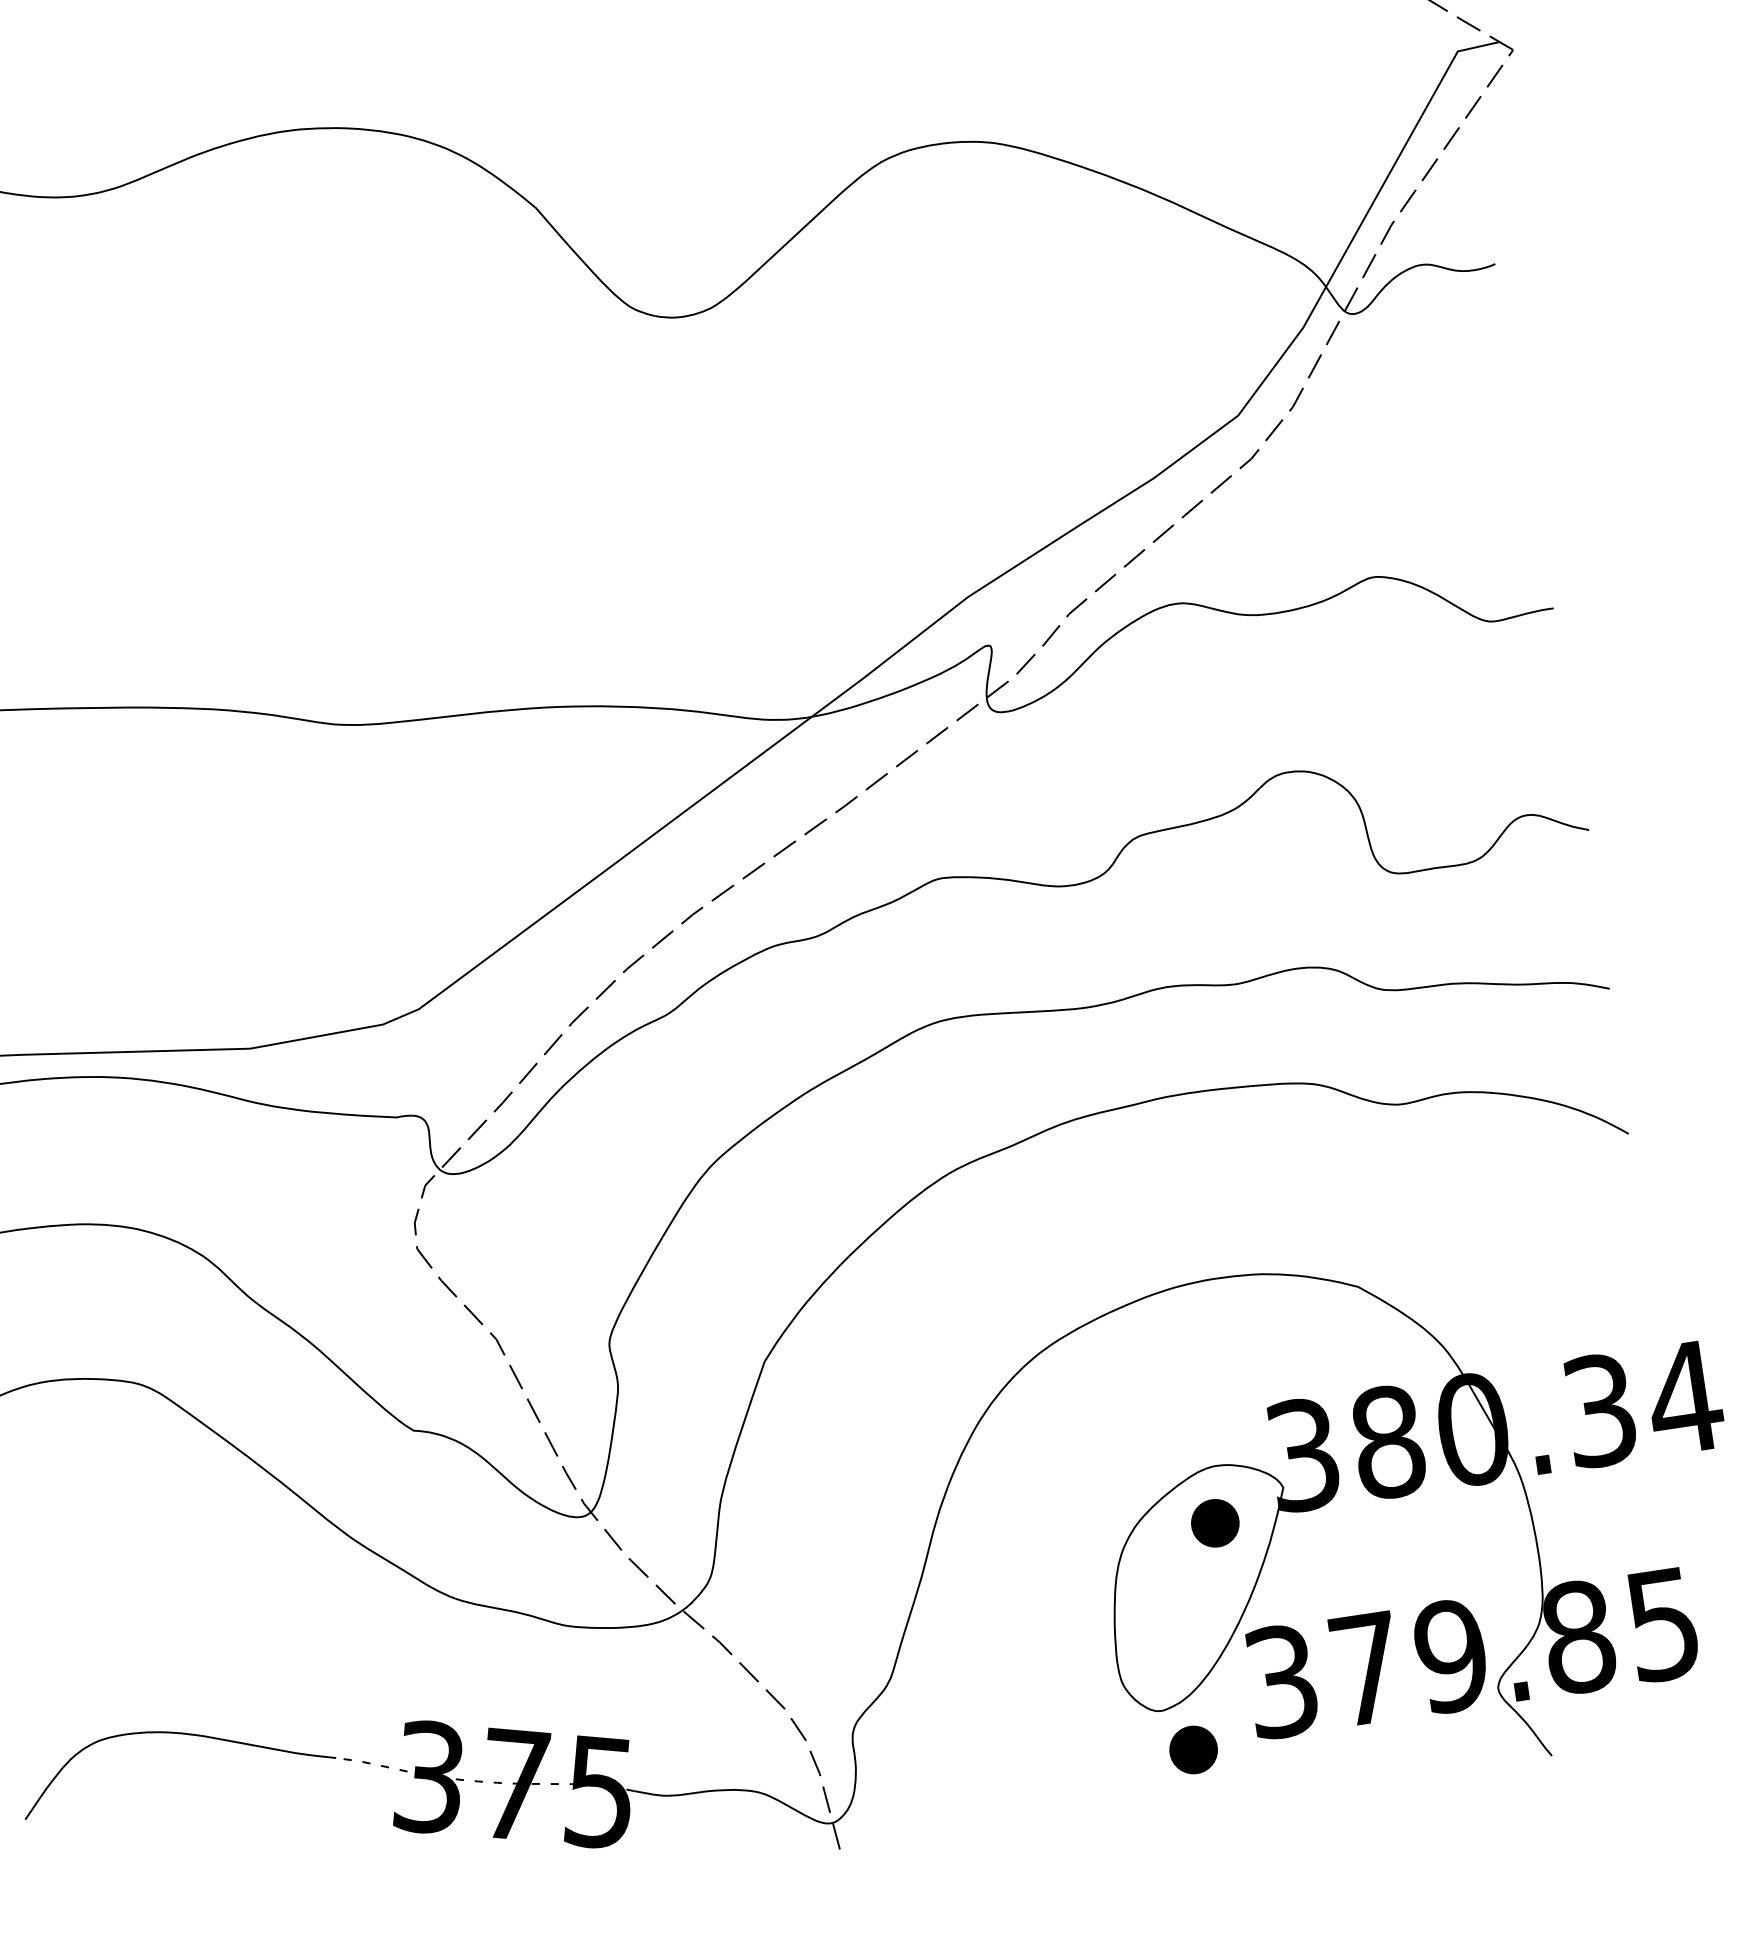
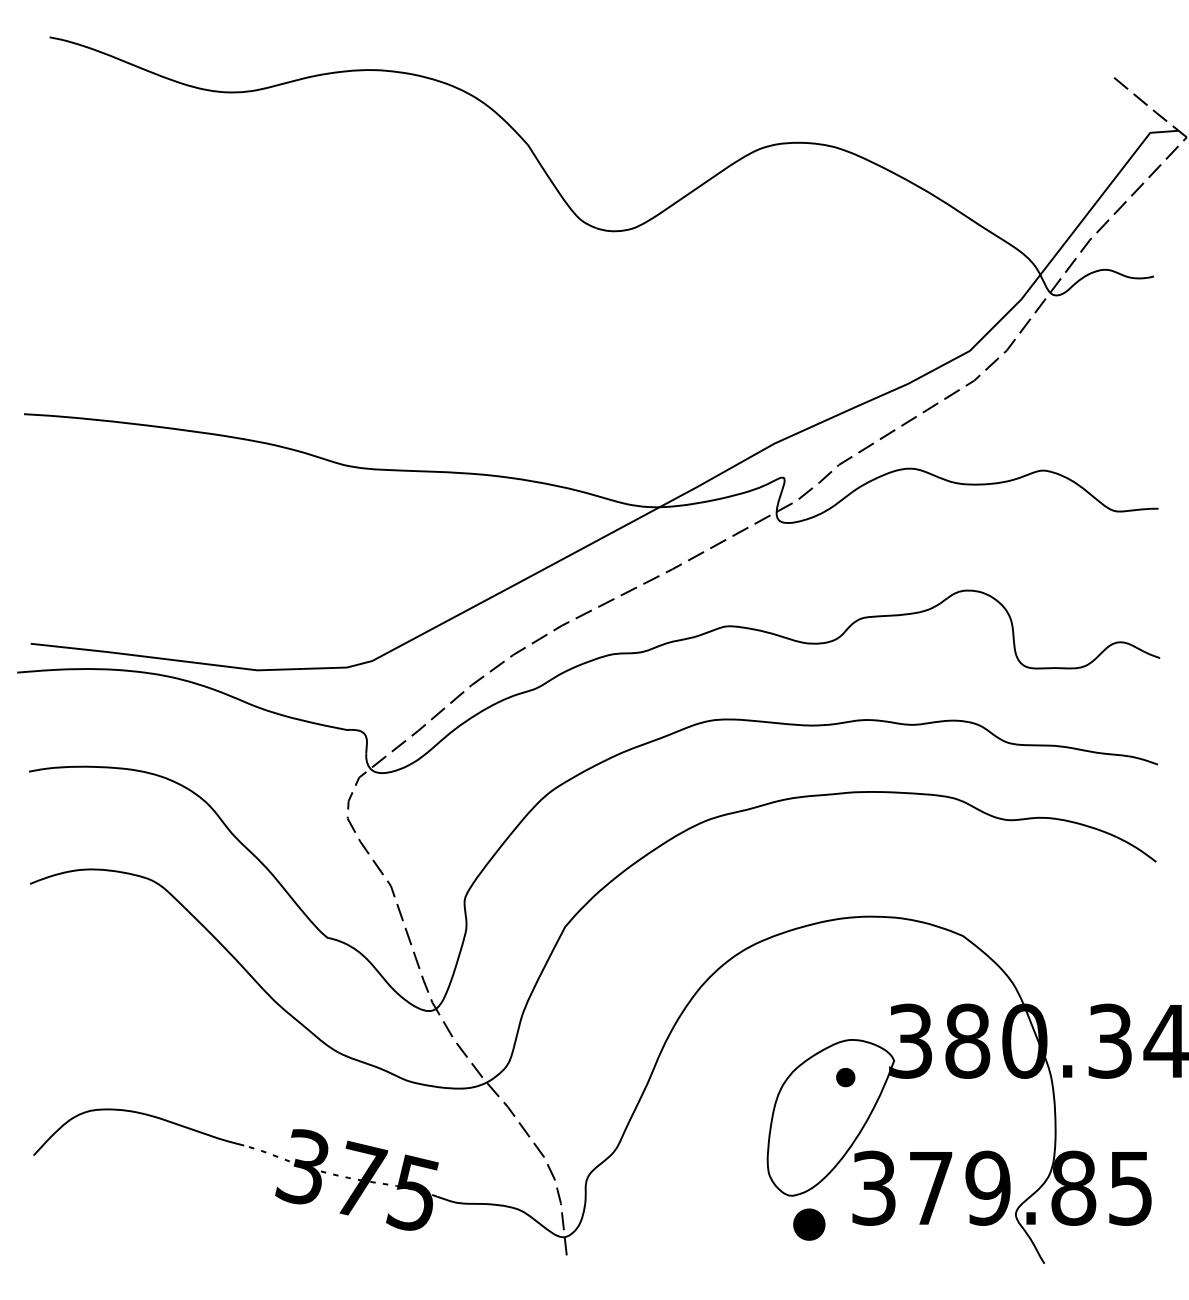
part: (1214, 1523) -> (845, 1077), size x0.6

